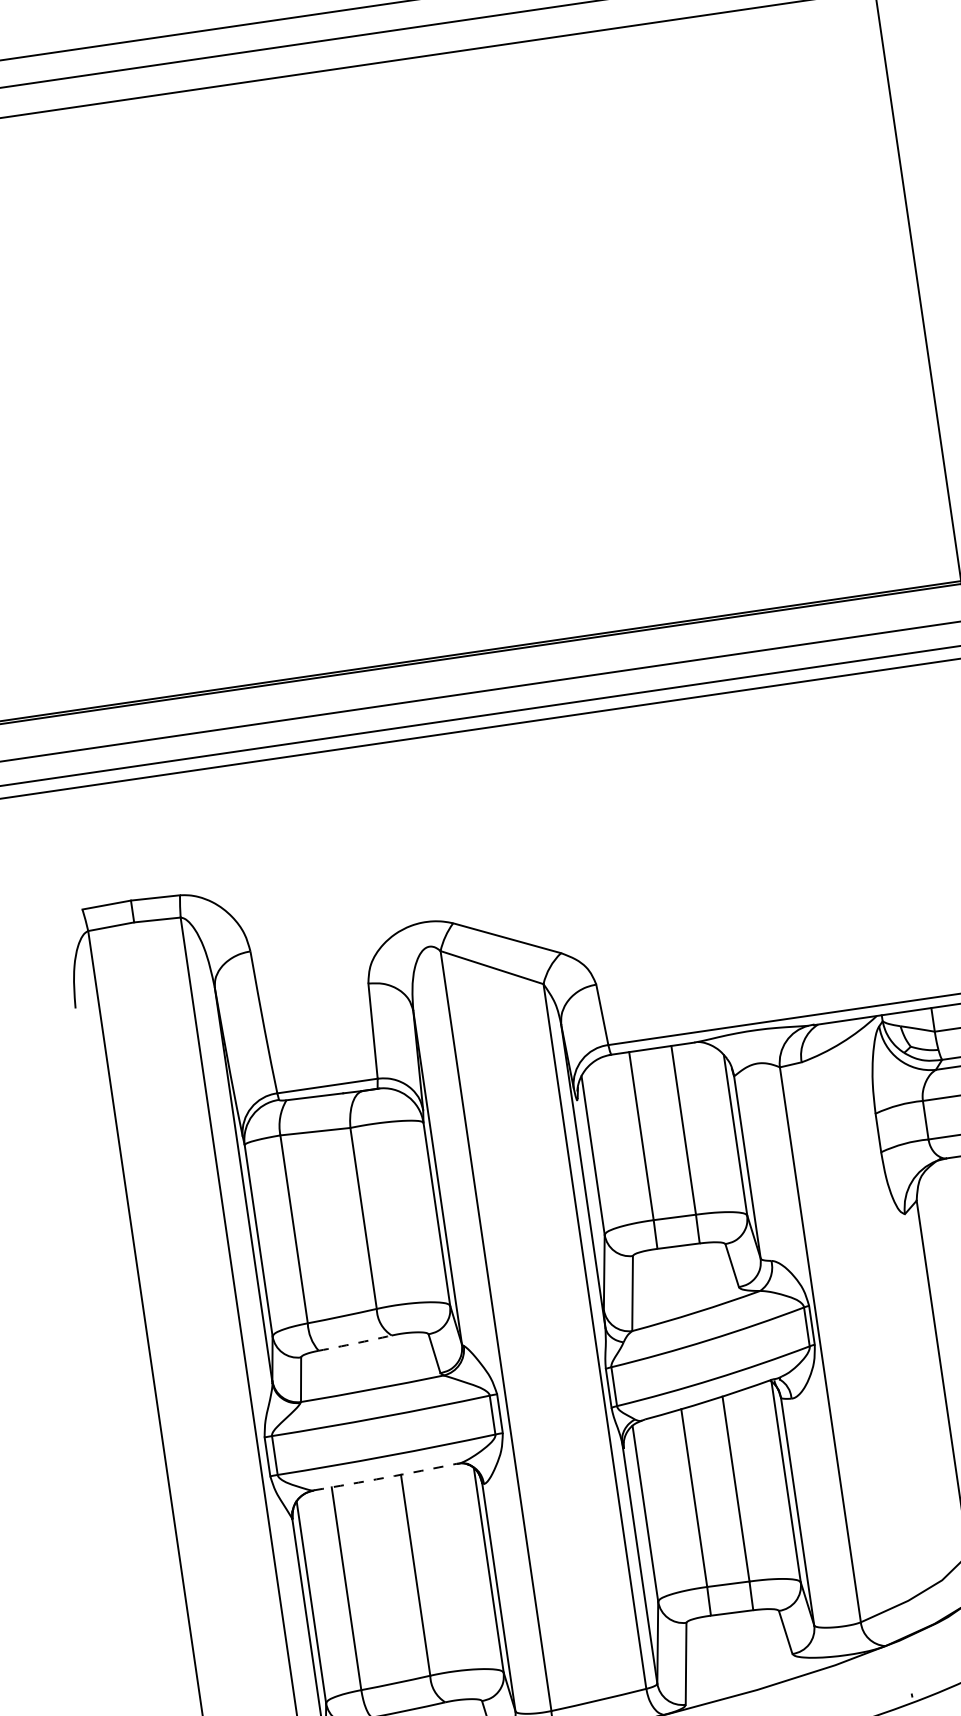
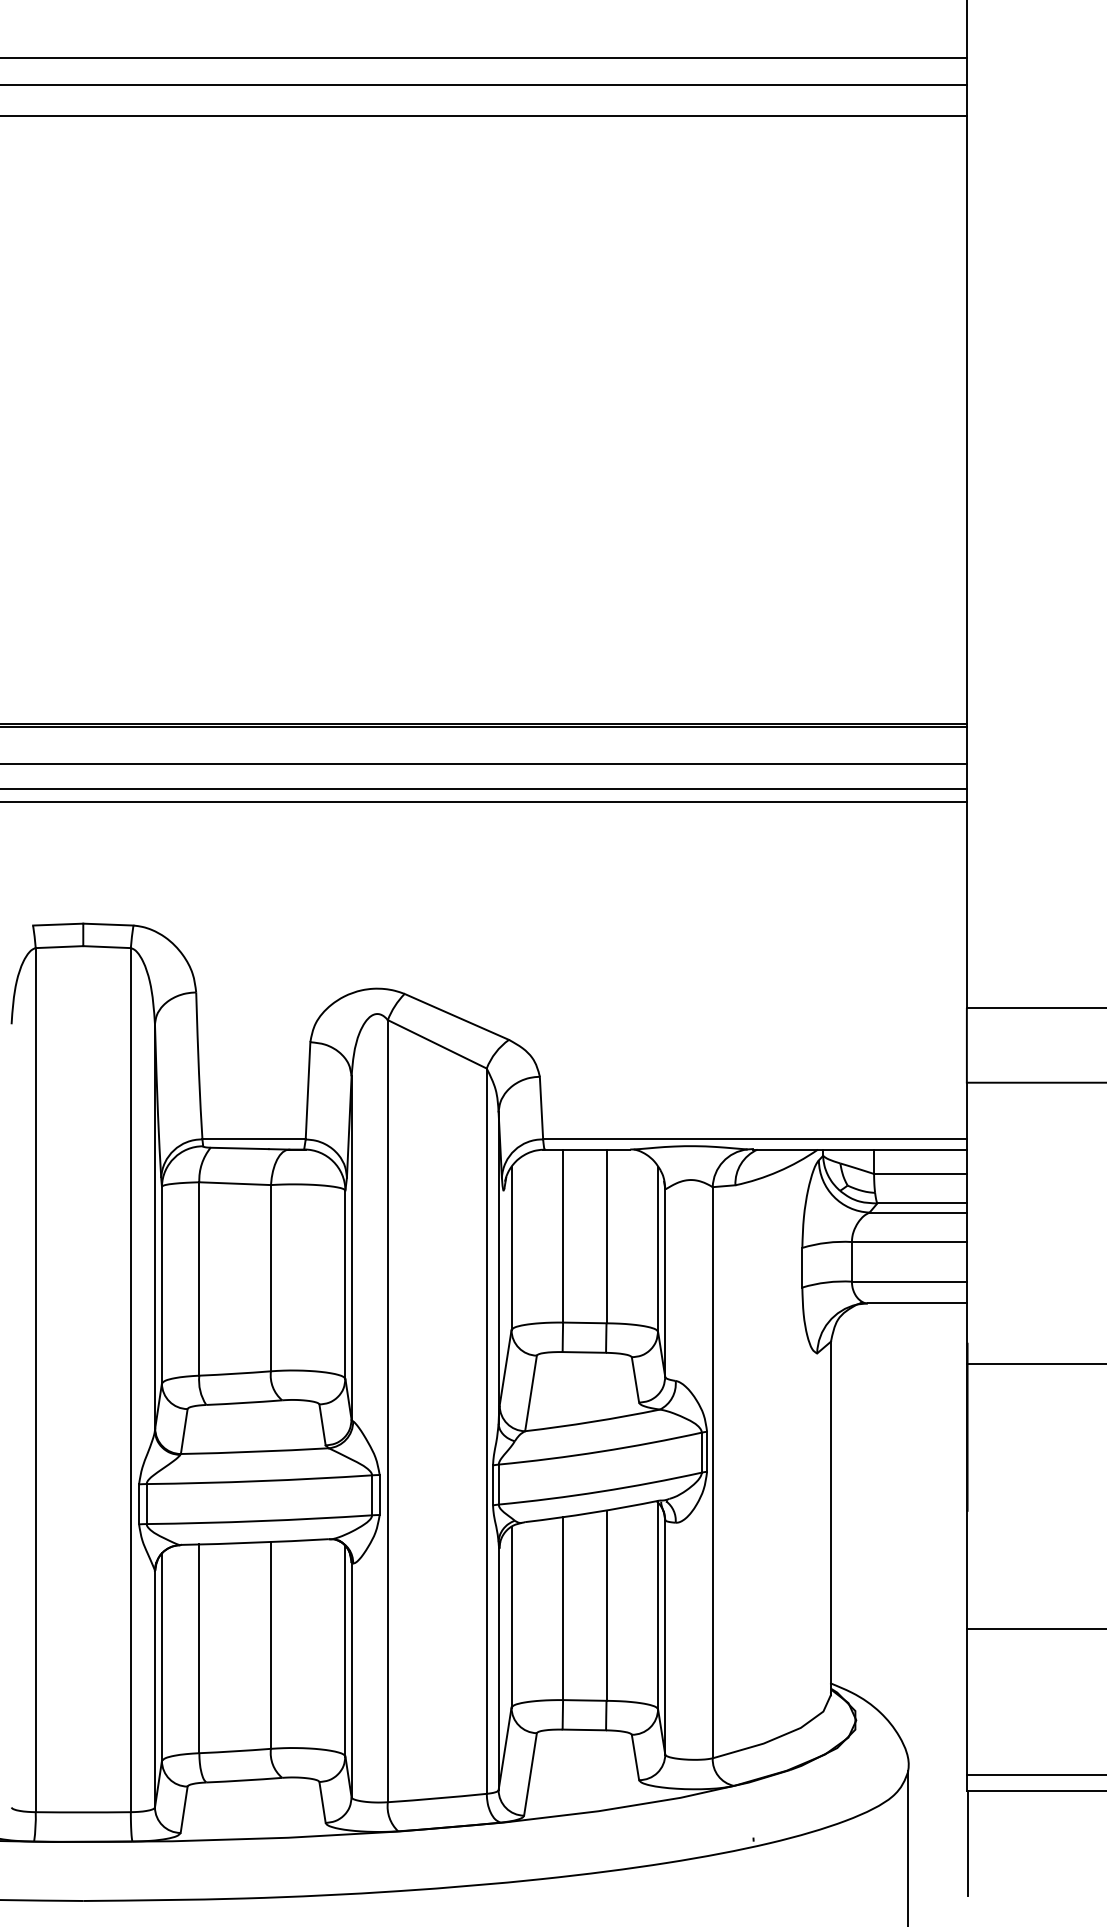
arc: (355, 1342) -> (244, 1402), dashed -> solid
arc: (385, 1477) -> (254, 1542), dashed -> solid

